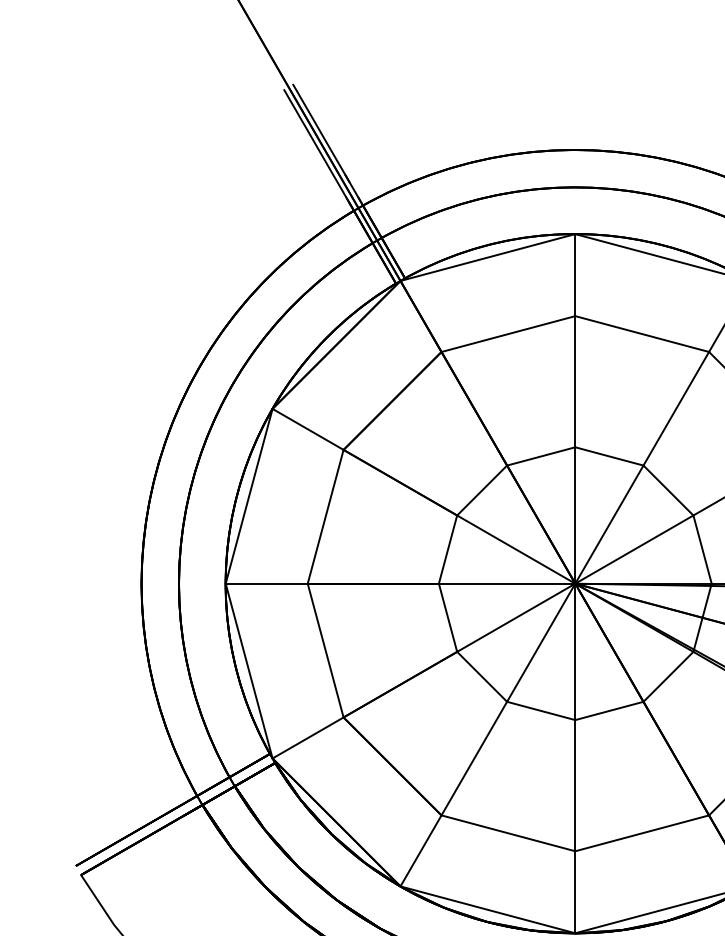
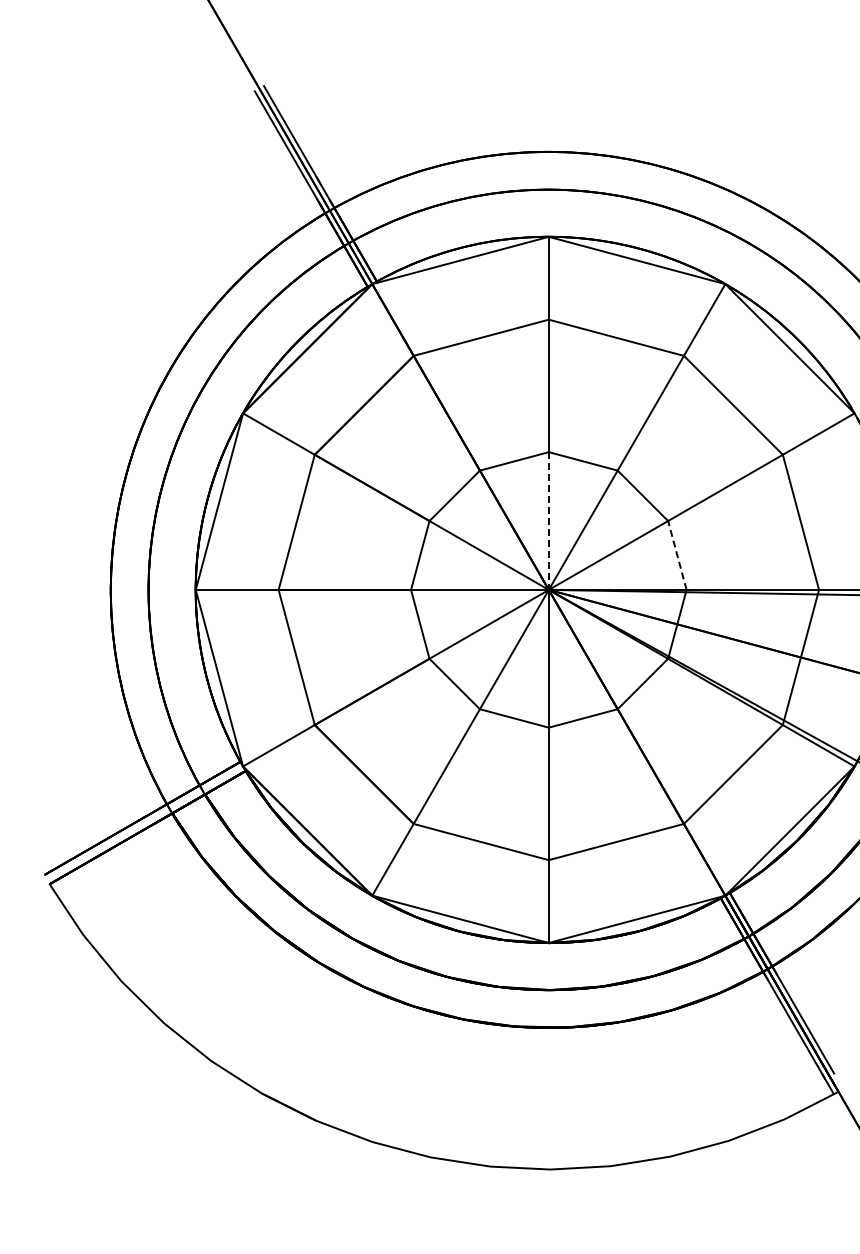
line: (574, 515) -> (548, 521), solid -> dashed
line: (702, 549) -> (677, 555), solid -> dashed

